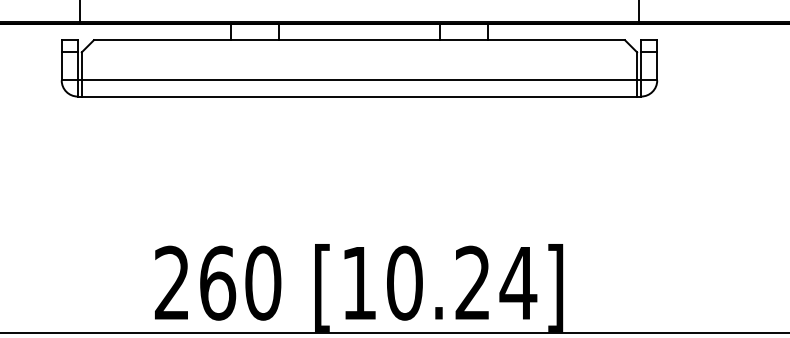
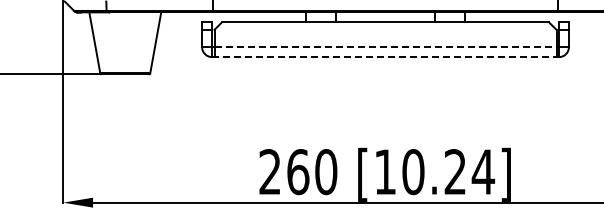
line: (361, 80) -> (386, 47), solid -> dashed
line: (361, 97) -> (386, 57), solid -> dashed

